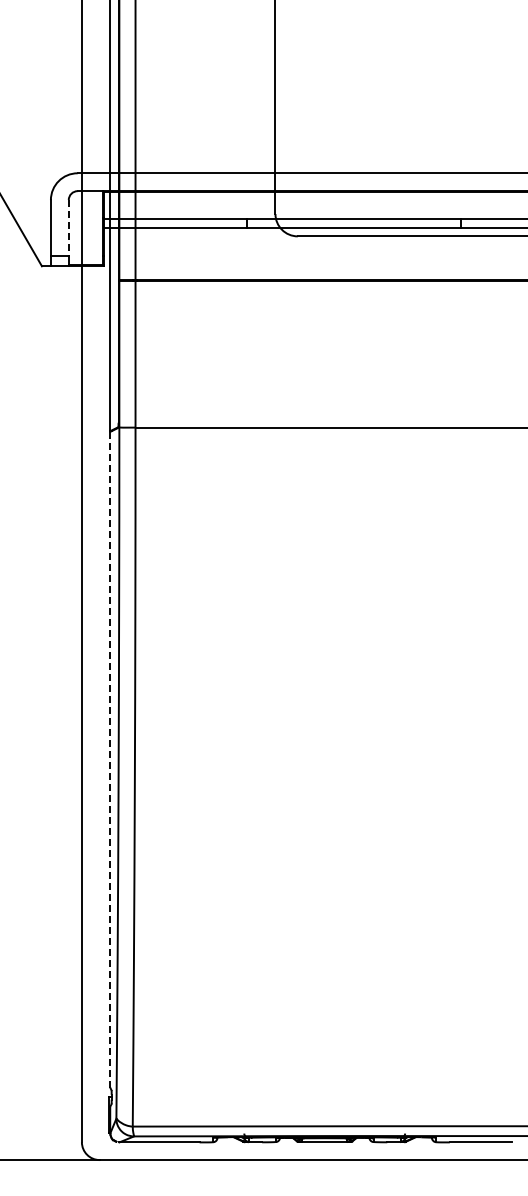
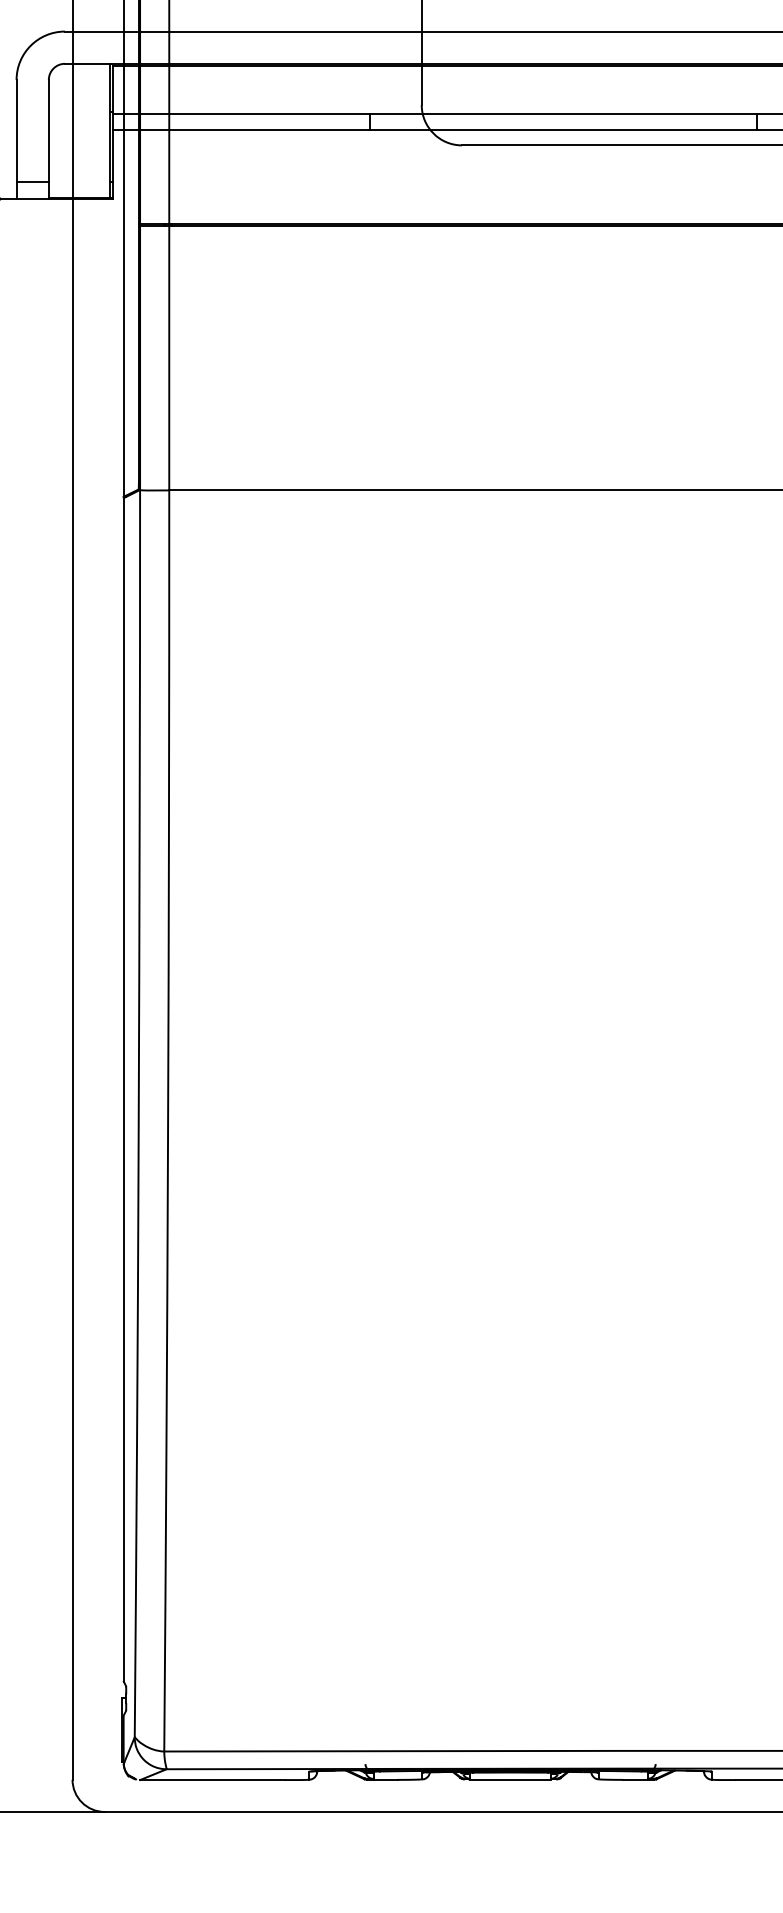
line: (68, 228) -> (48, 131), dashed -> solid
line: (110, 759) -> (124, 1089), dashed -> solid

